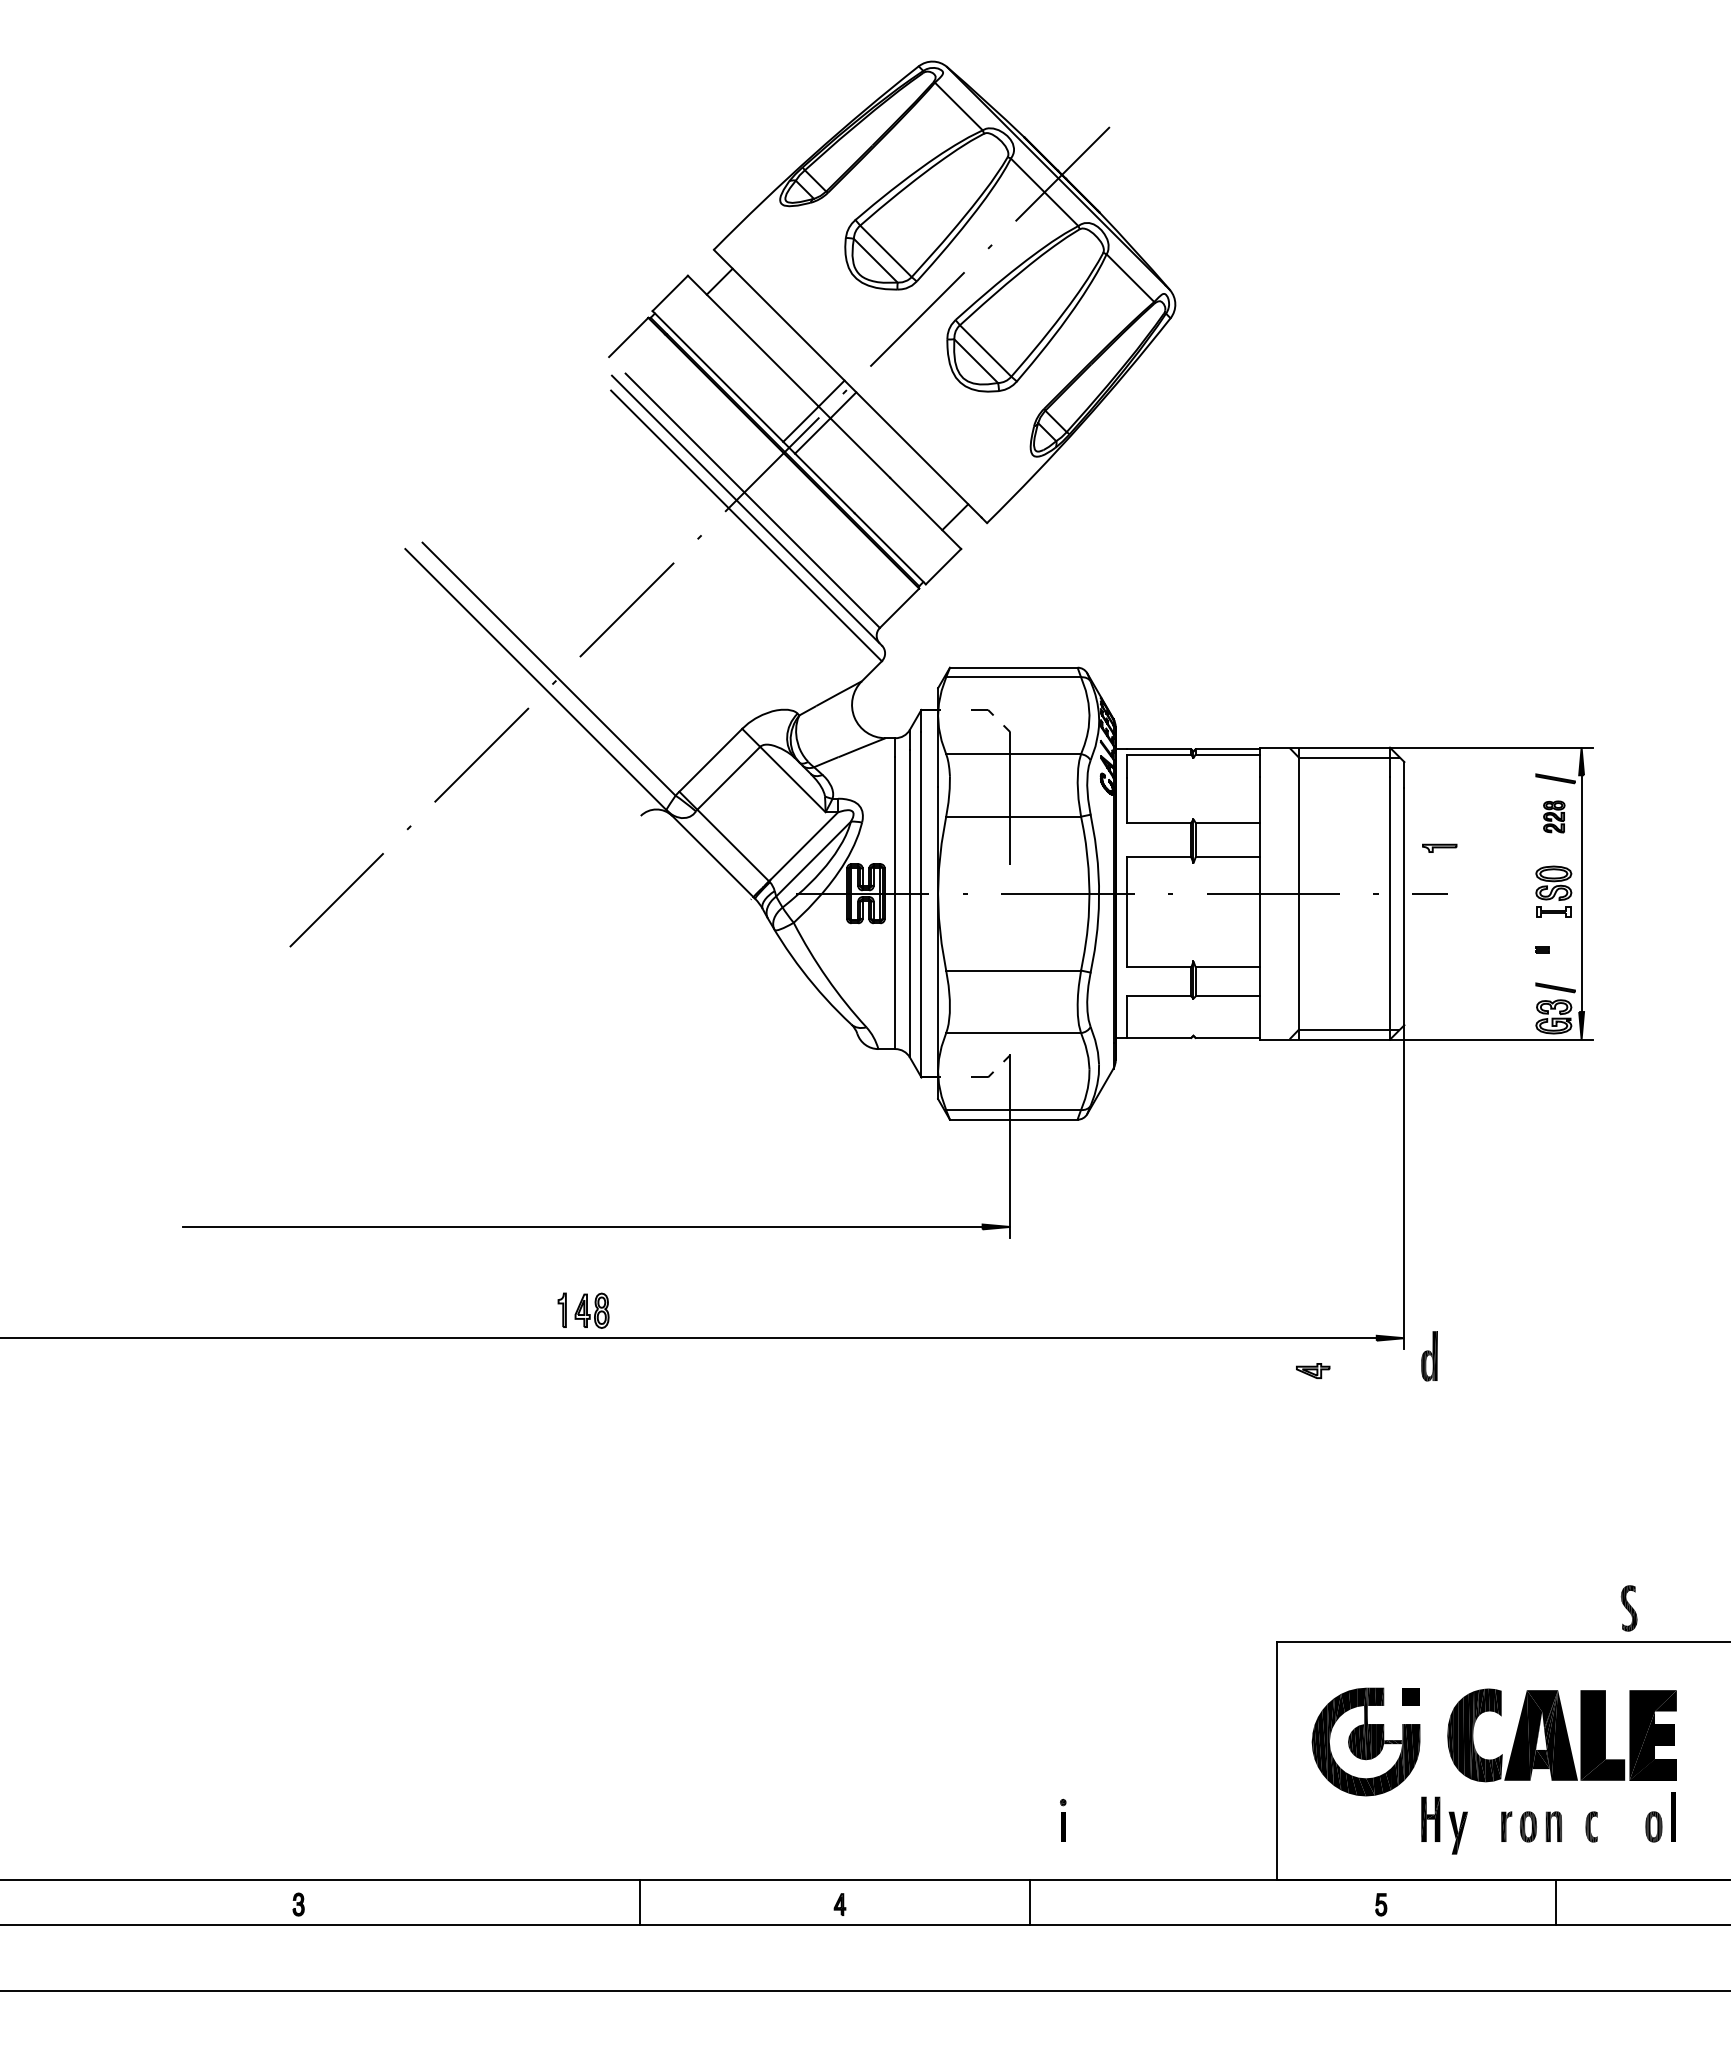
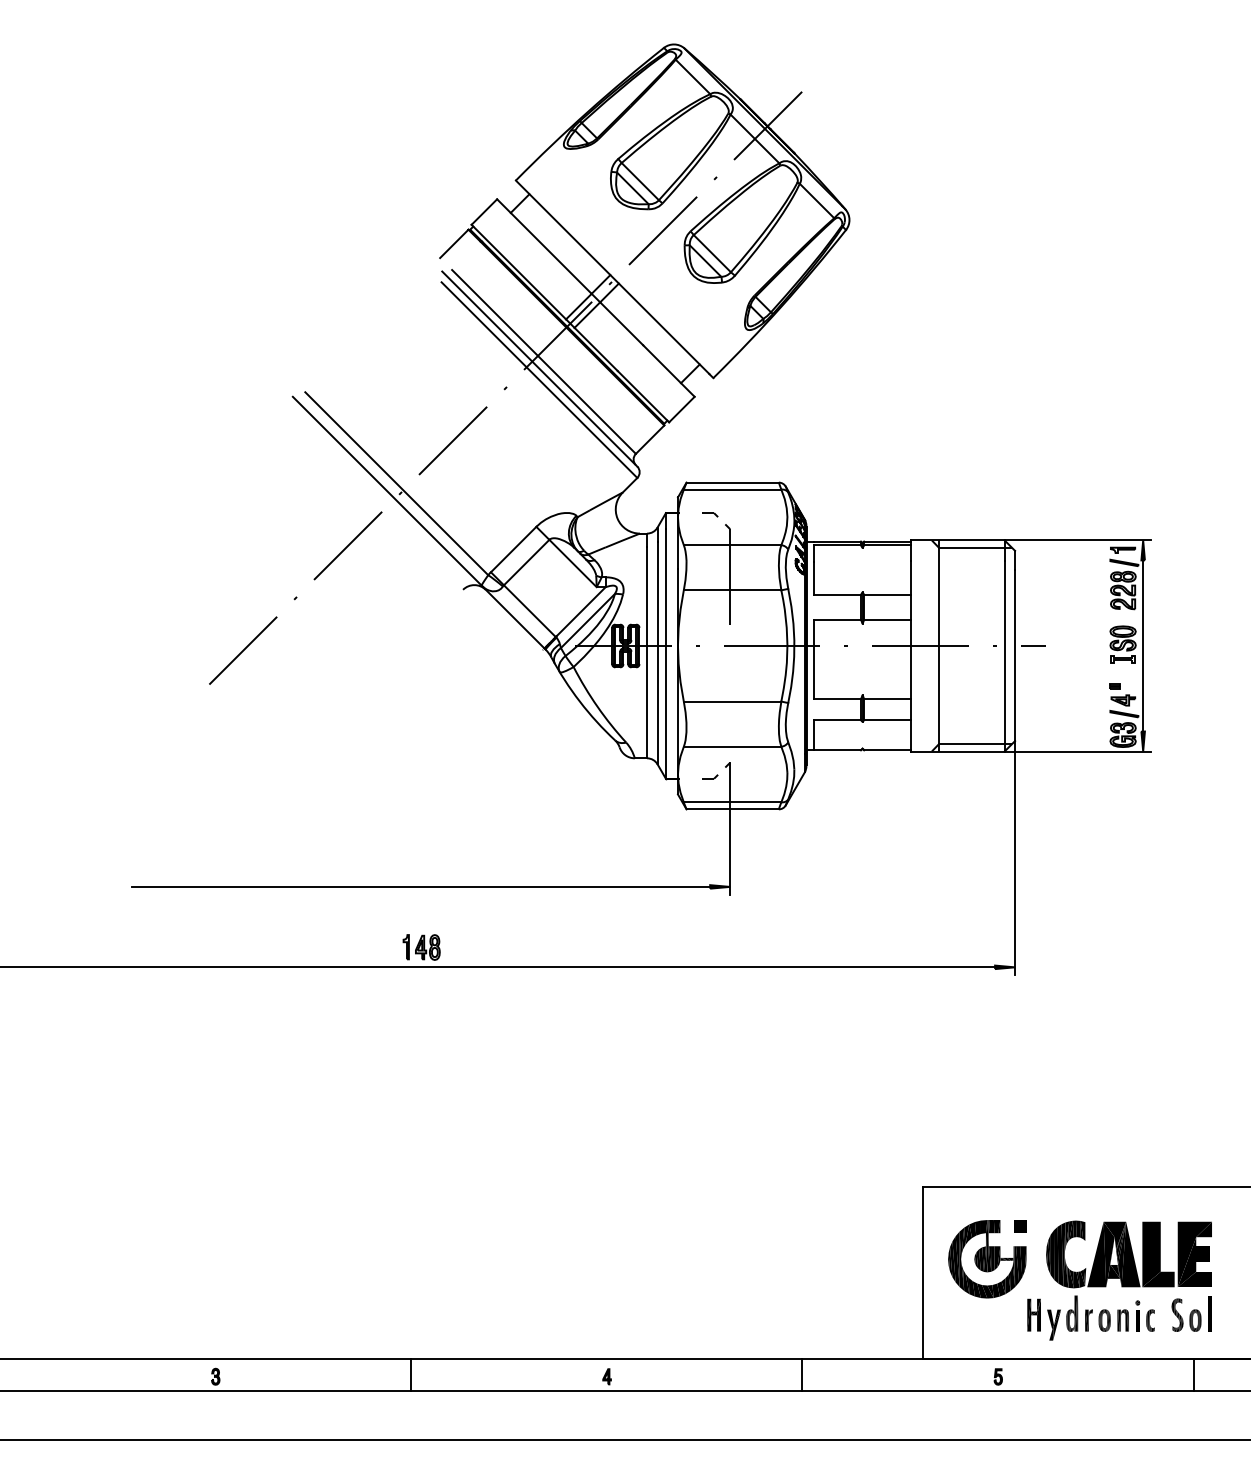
part: (1554, 816) -> (1123, 590), size x1.67
part: (1439, 847) -> (1122, 549), moved
part: (1429, 1356) -> (1072, 1313), moved
part: (1313, 1370) -> (1123, 700), moved
part: (1628, 1608) -> (1177, 1315), moved
part: (1063, 1819) -> (1138, 1315), moved
line: (640, 1902) -> (411, 1375), moved
line: (1030, 1902) -> (802, 1375), moved
line: (1555, 1902) -> (1193, 1375), moved

